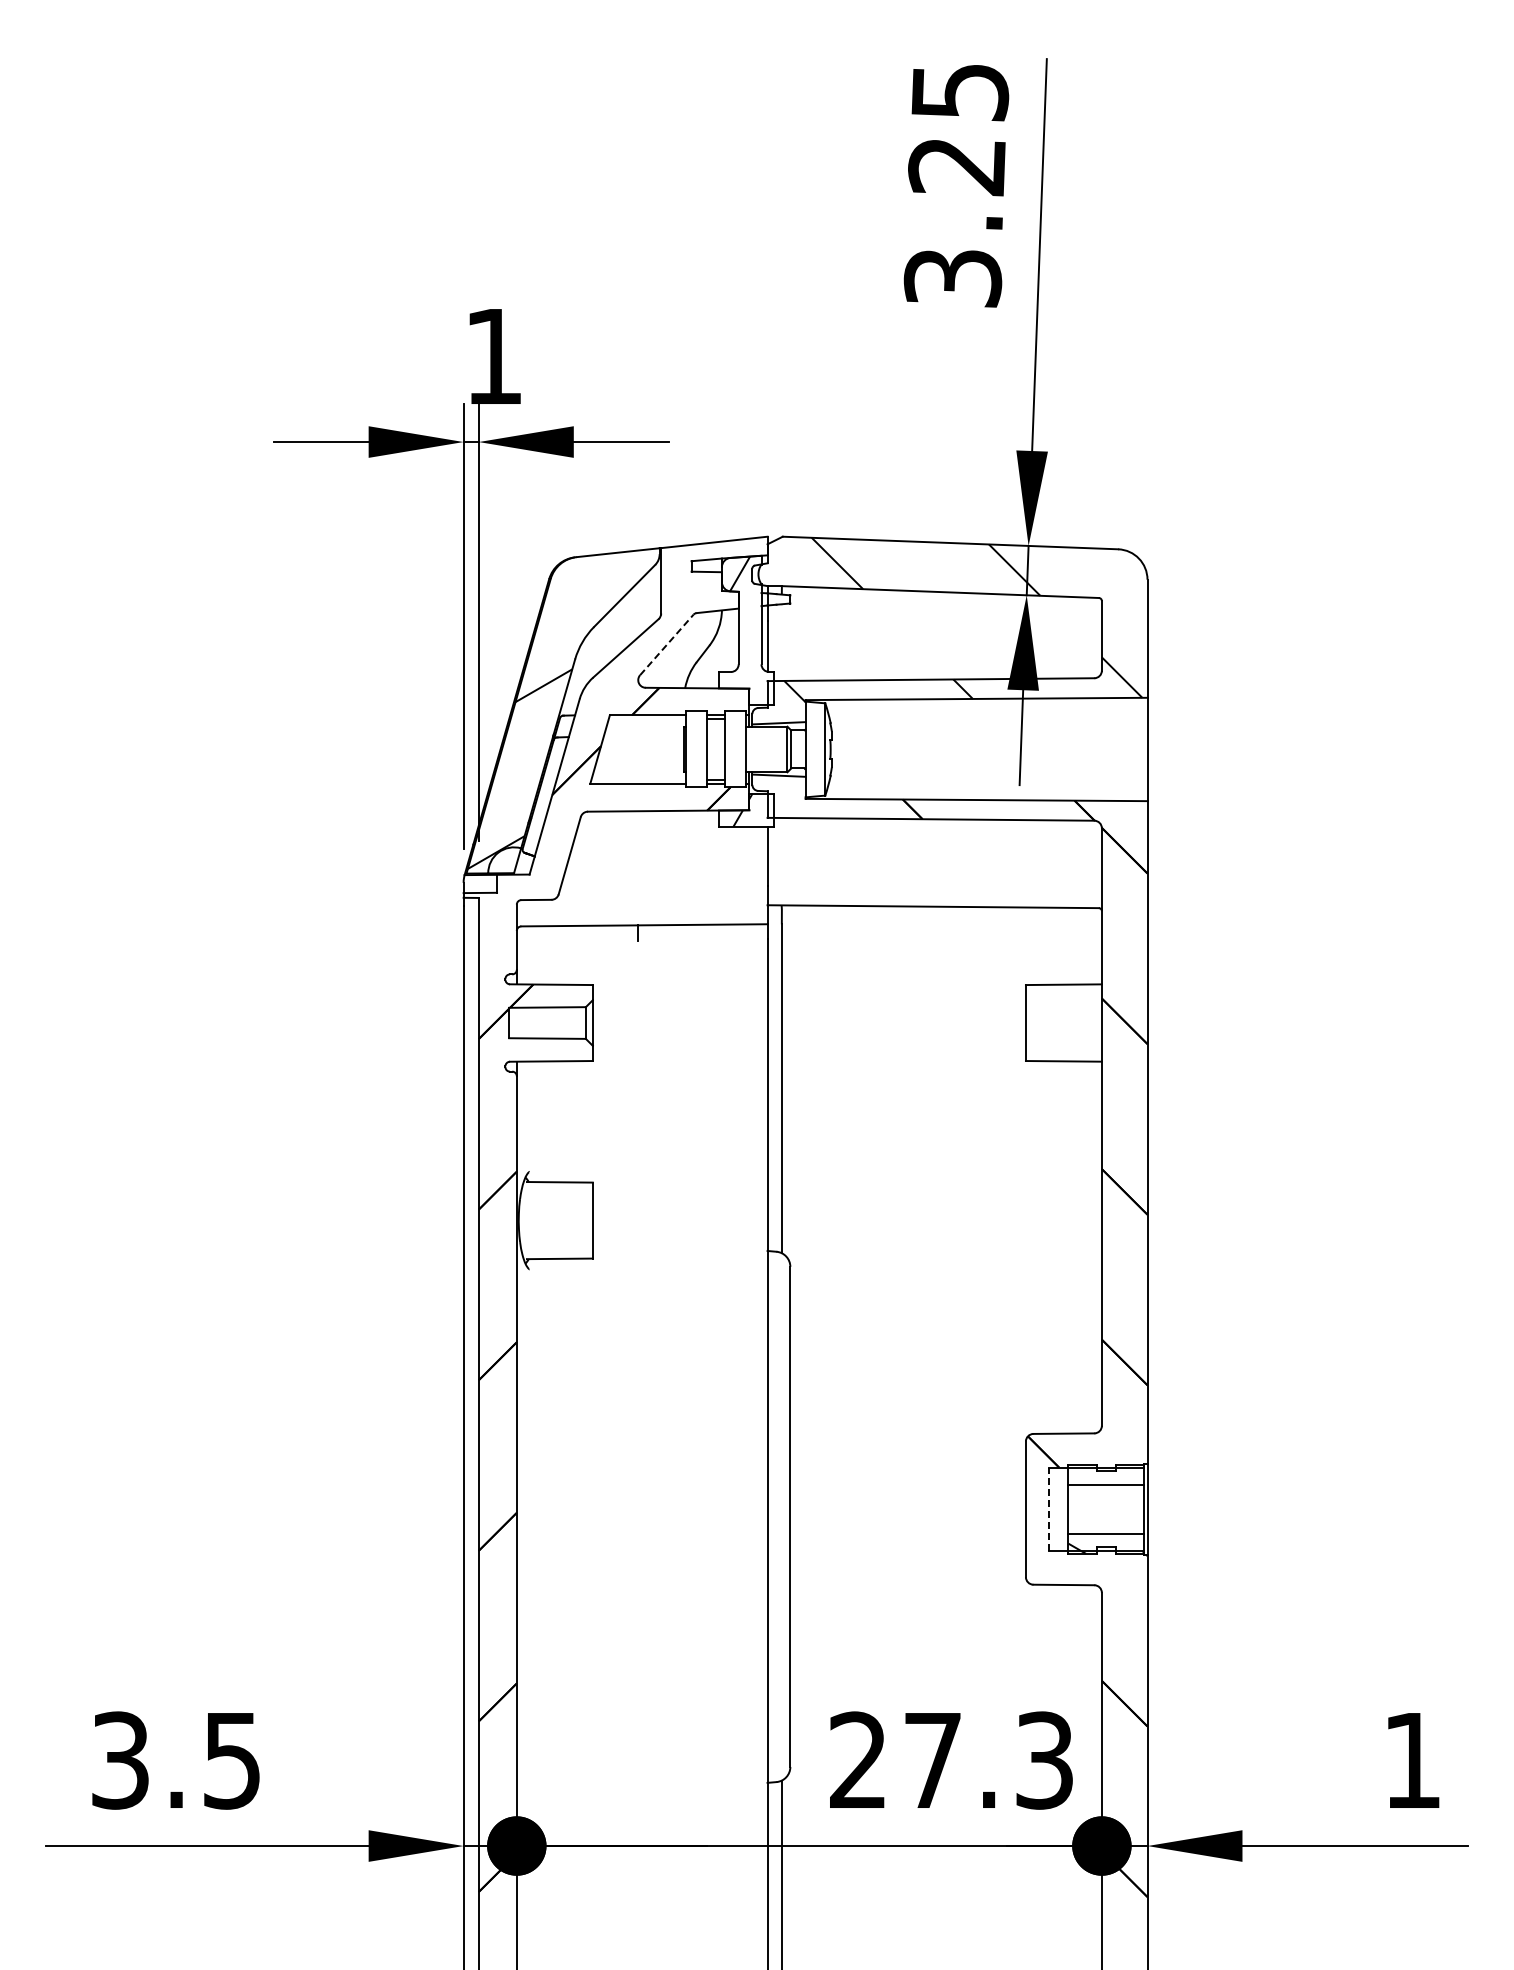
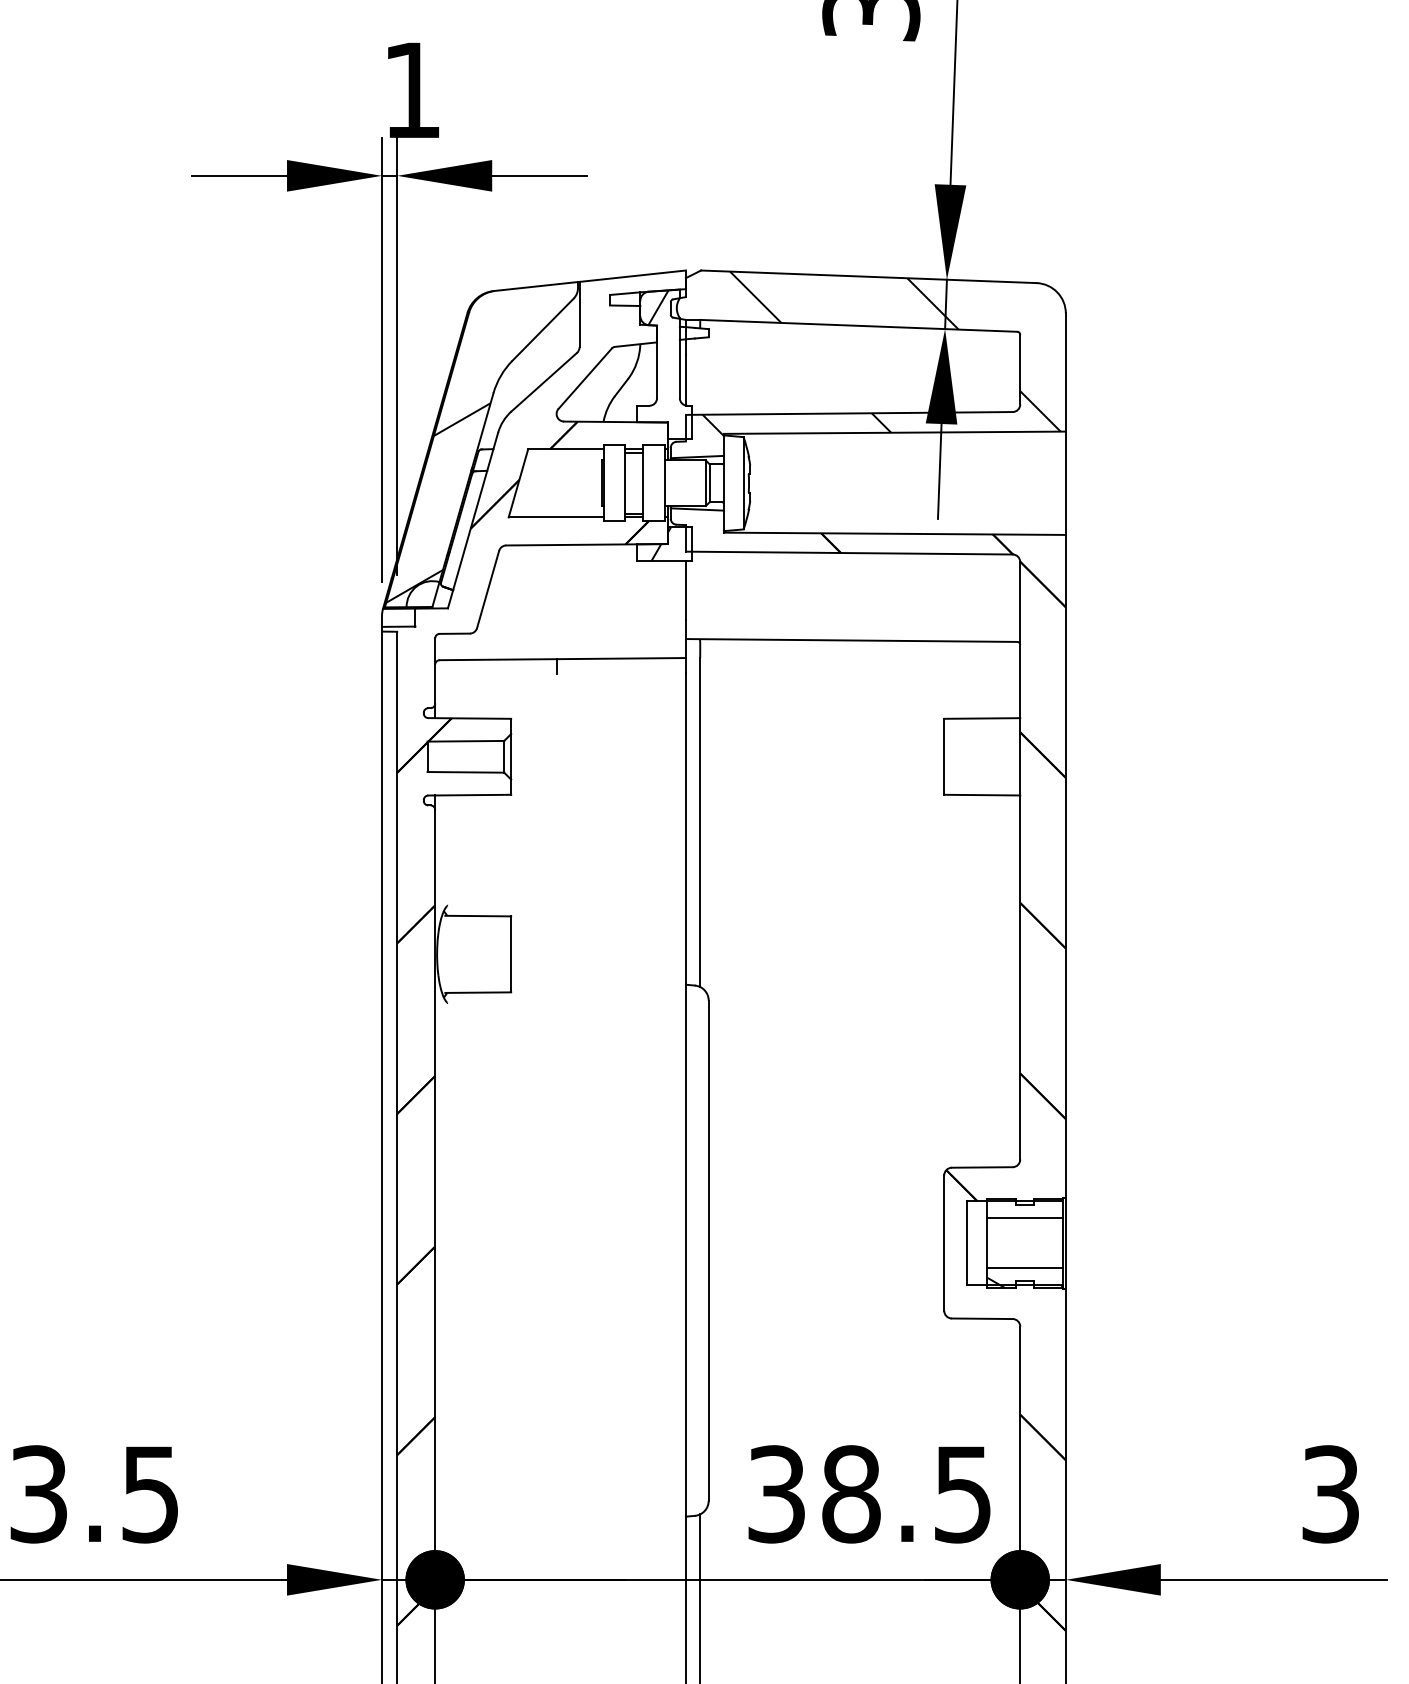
line: (667, 644) -> (585, 378), dashed -> solid
line: (1048, 1509) -> (966, 1243), dashed -> solid
text: (951, 1760) -> (869, 1494), 27.3 -> 38.5
text: (1412, 1760) -> (1330, 1494), 1 -> 3

